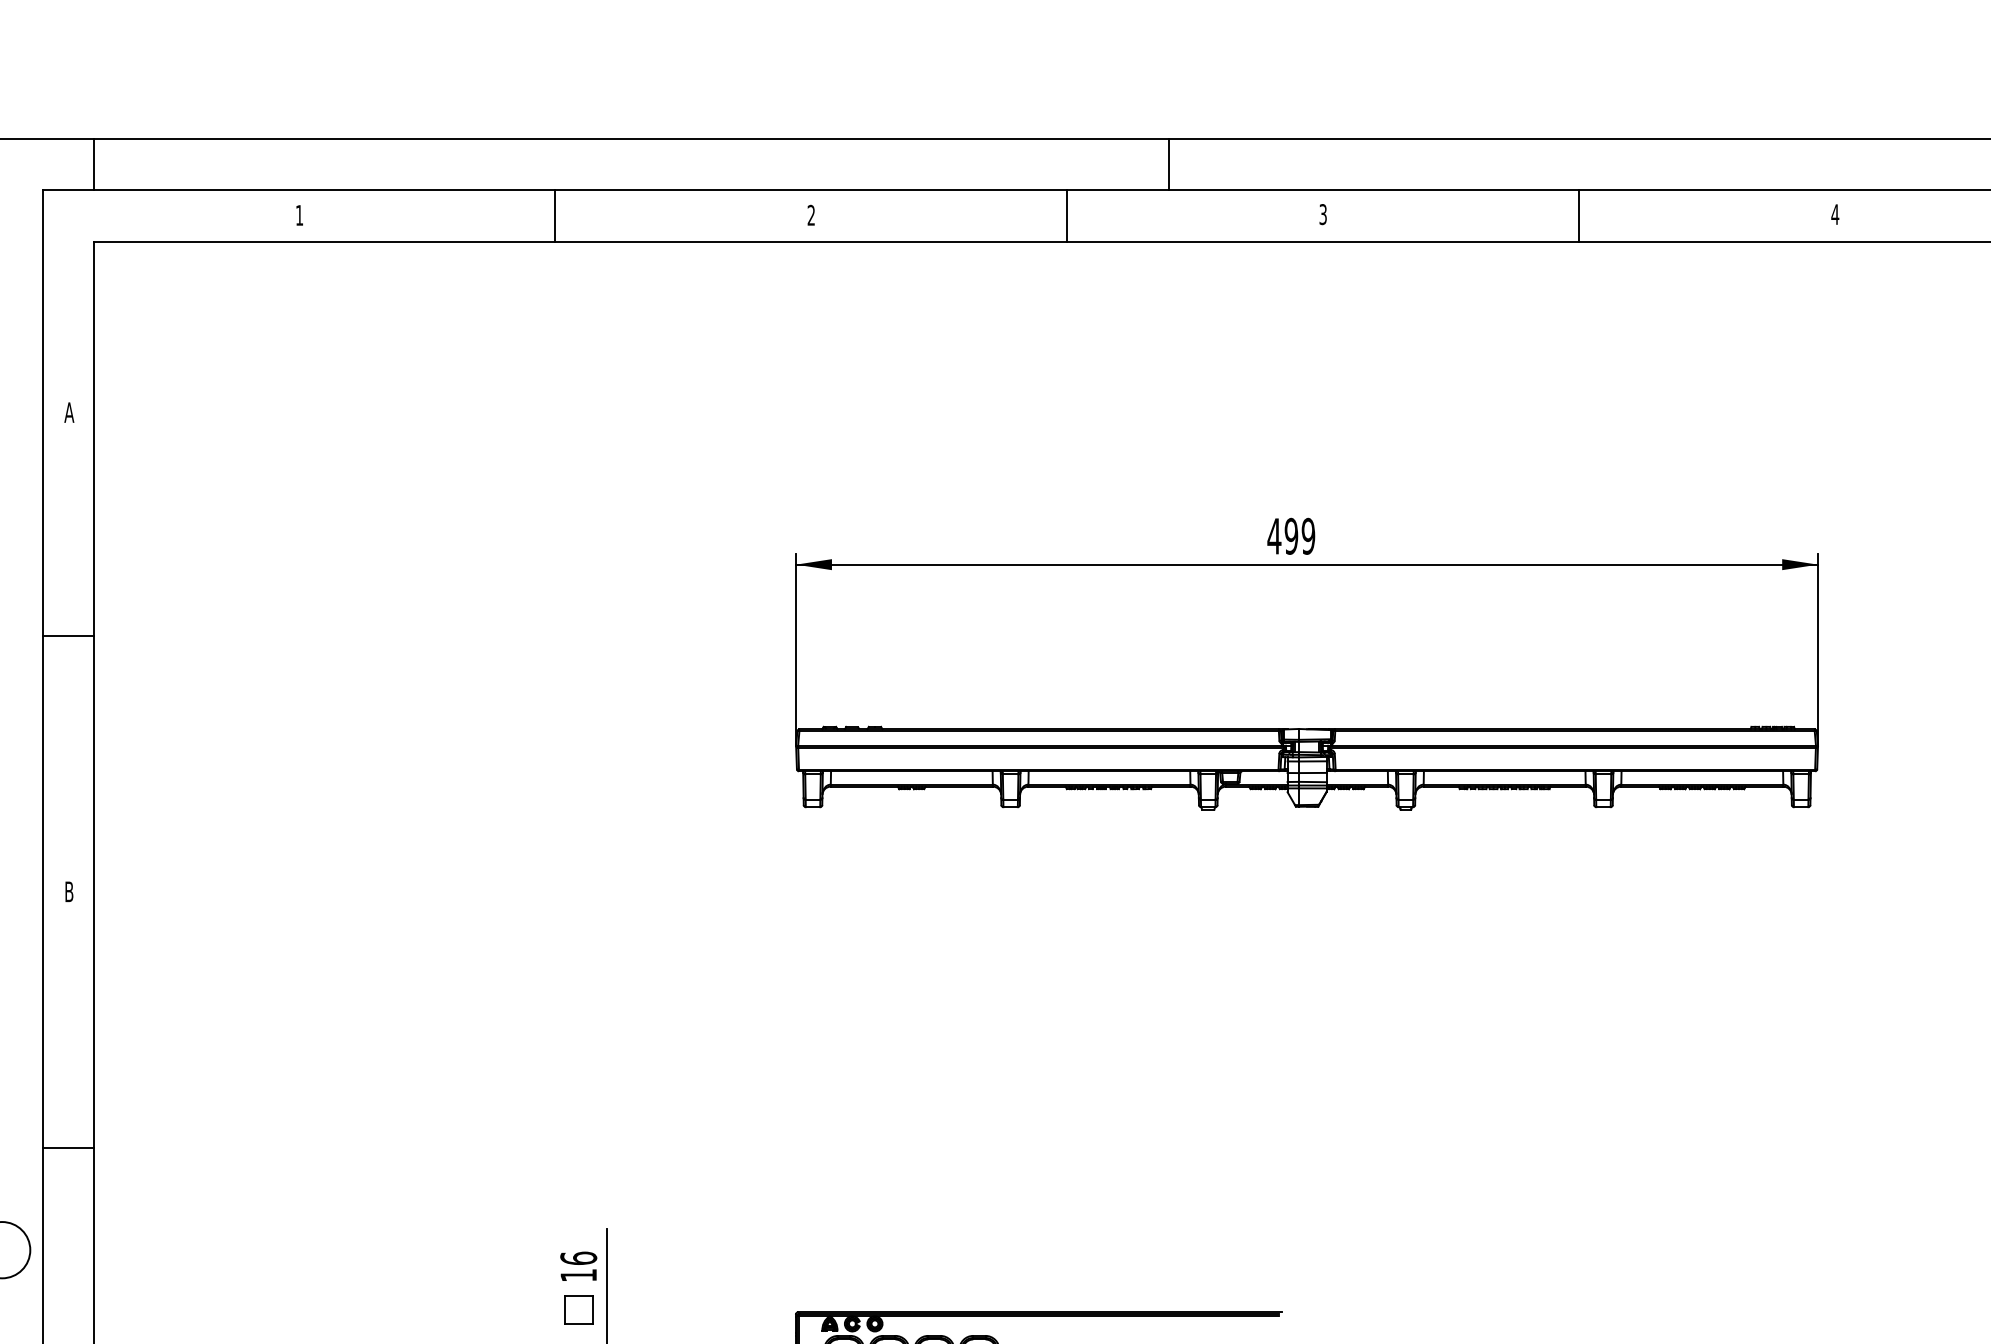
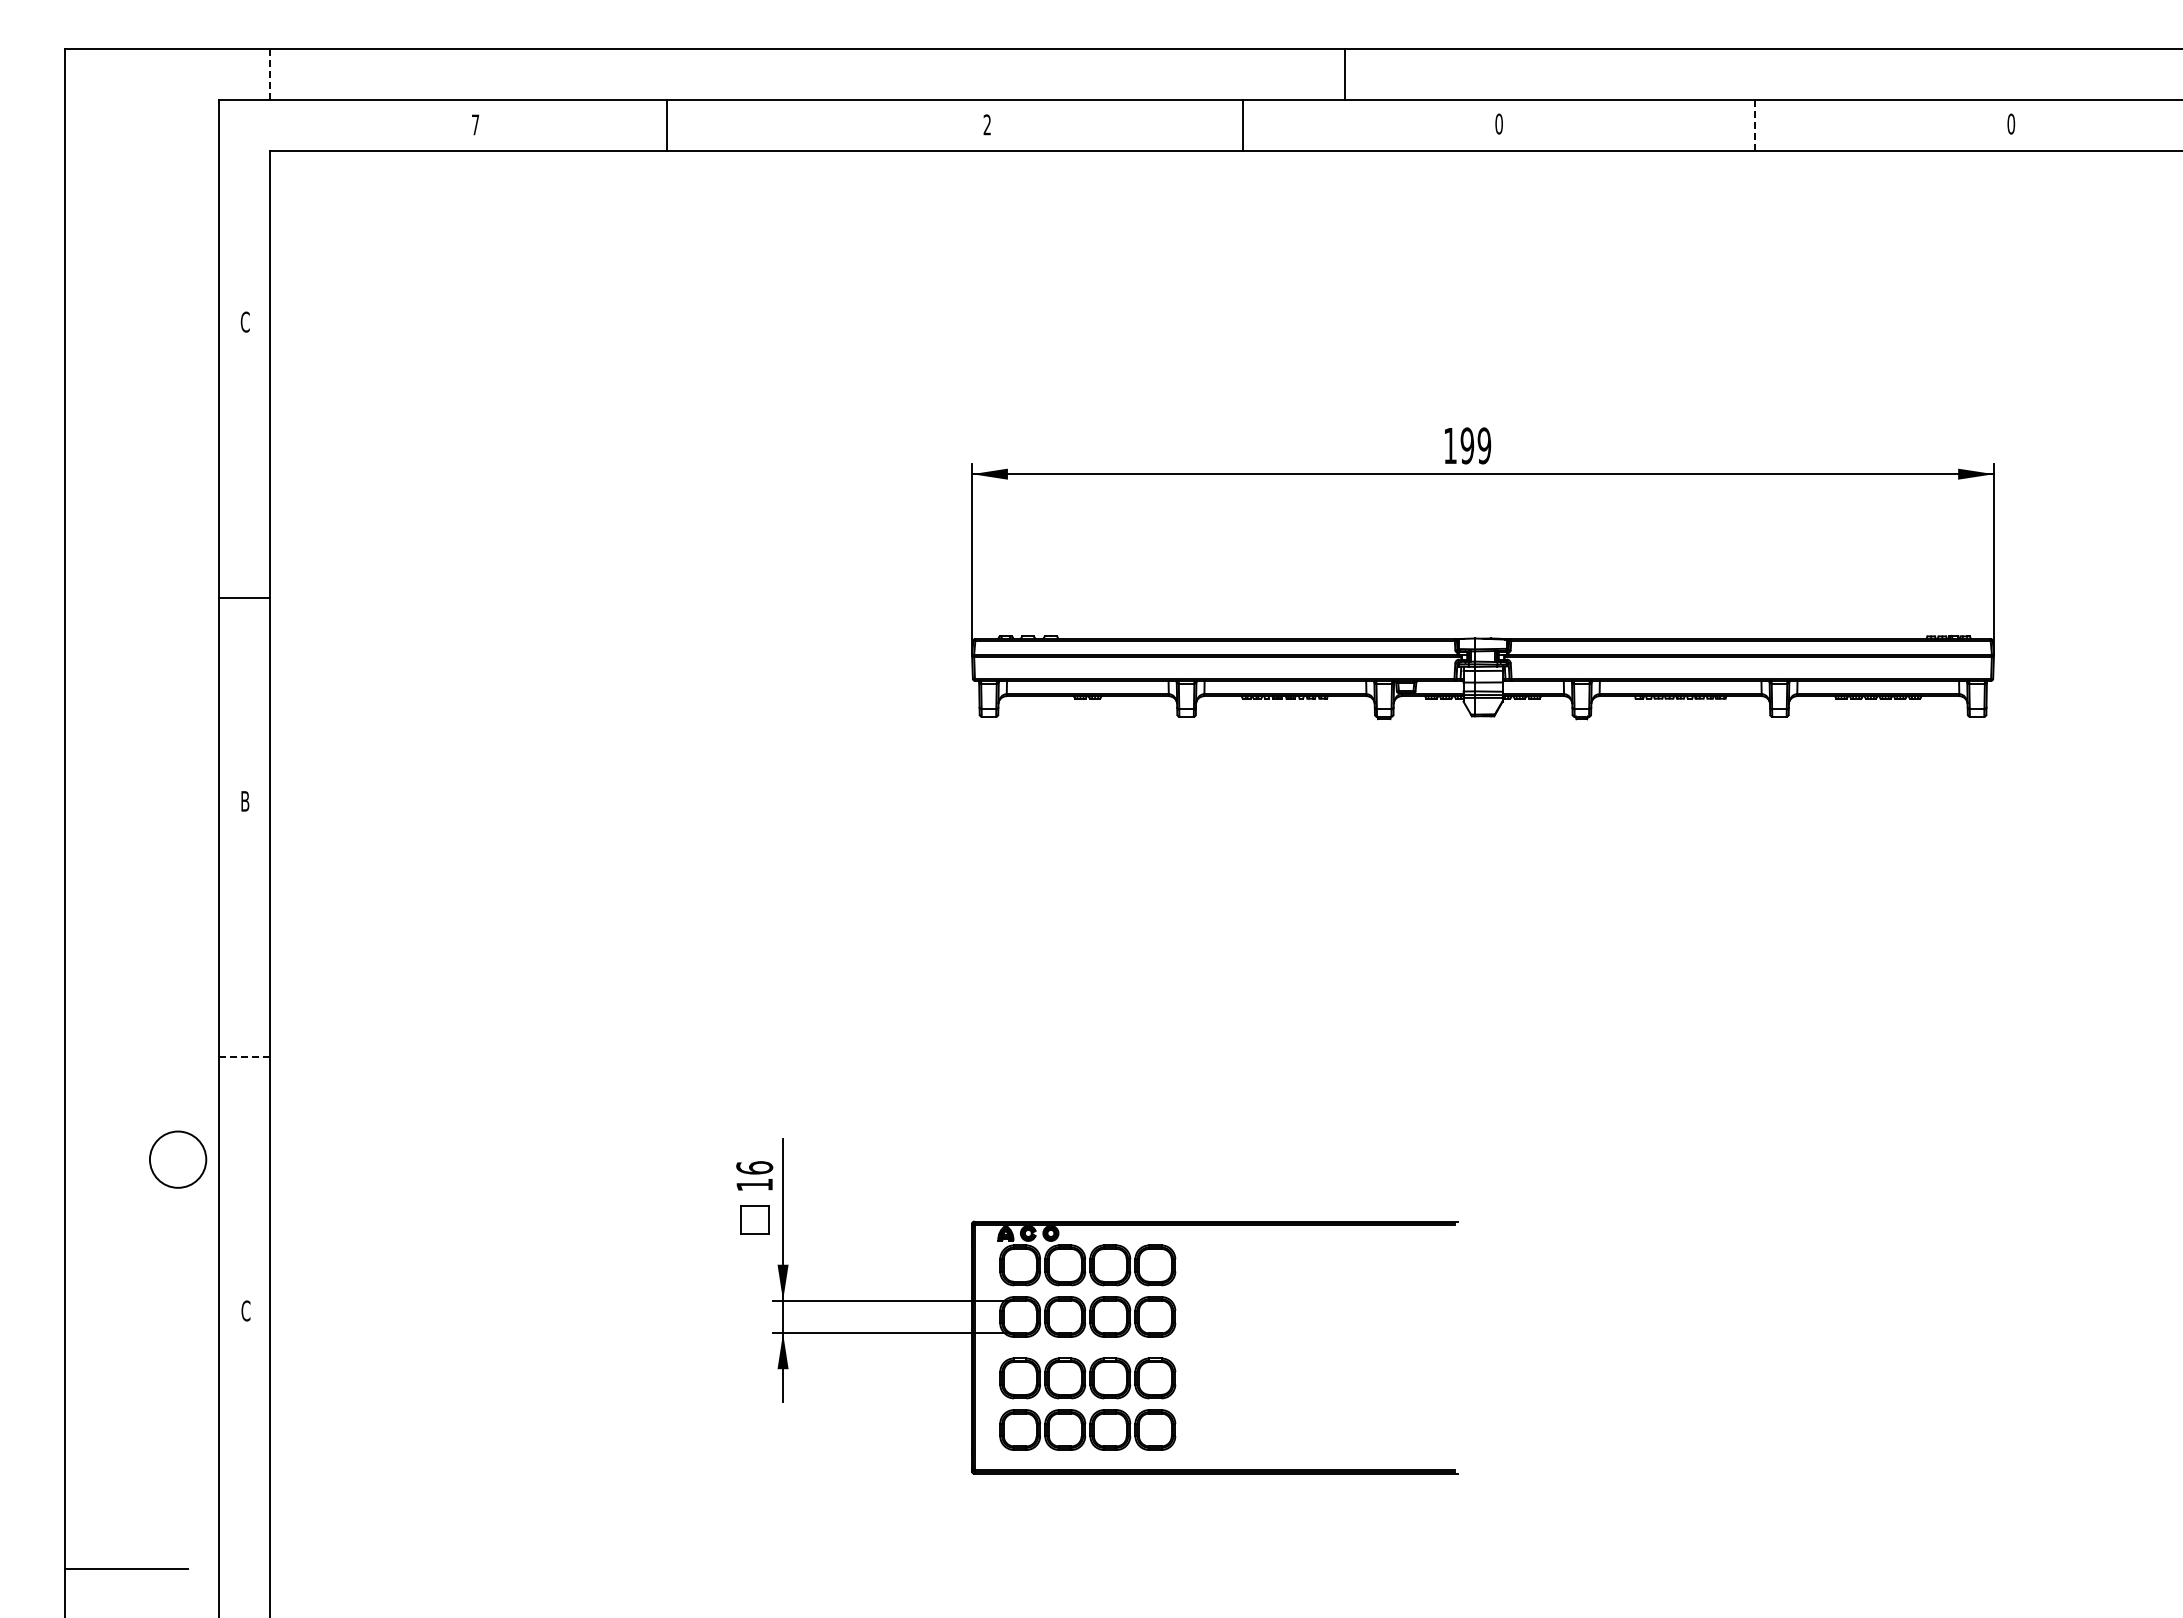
line: (94, 164) -> (270, 74), solid -> dashed
text: (1322, 213) -> (1498, 123), 3 -> 0
text: (1835, 213) -> (2011, 123), 4 -> 0
text: (299, 214) -> (475, 124), 1 -> 7
line: (555, 215) -> (667, 125), moved
line: (1579, 215) -> (1755, 125), solid -> dashed
text: (69, 411) -> (245, 321), A -> C
text: (1274, 535) -> (1450, 445), 499 -> 199
line: (68, 635) -> (244, 598), moved
line: (68, 1147) -> (244, 1057), solid -> dashed

